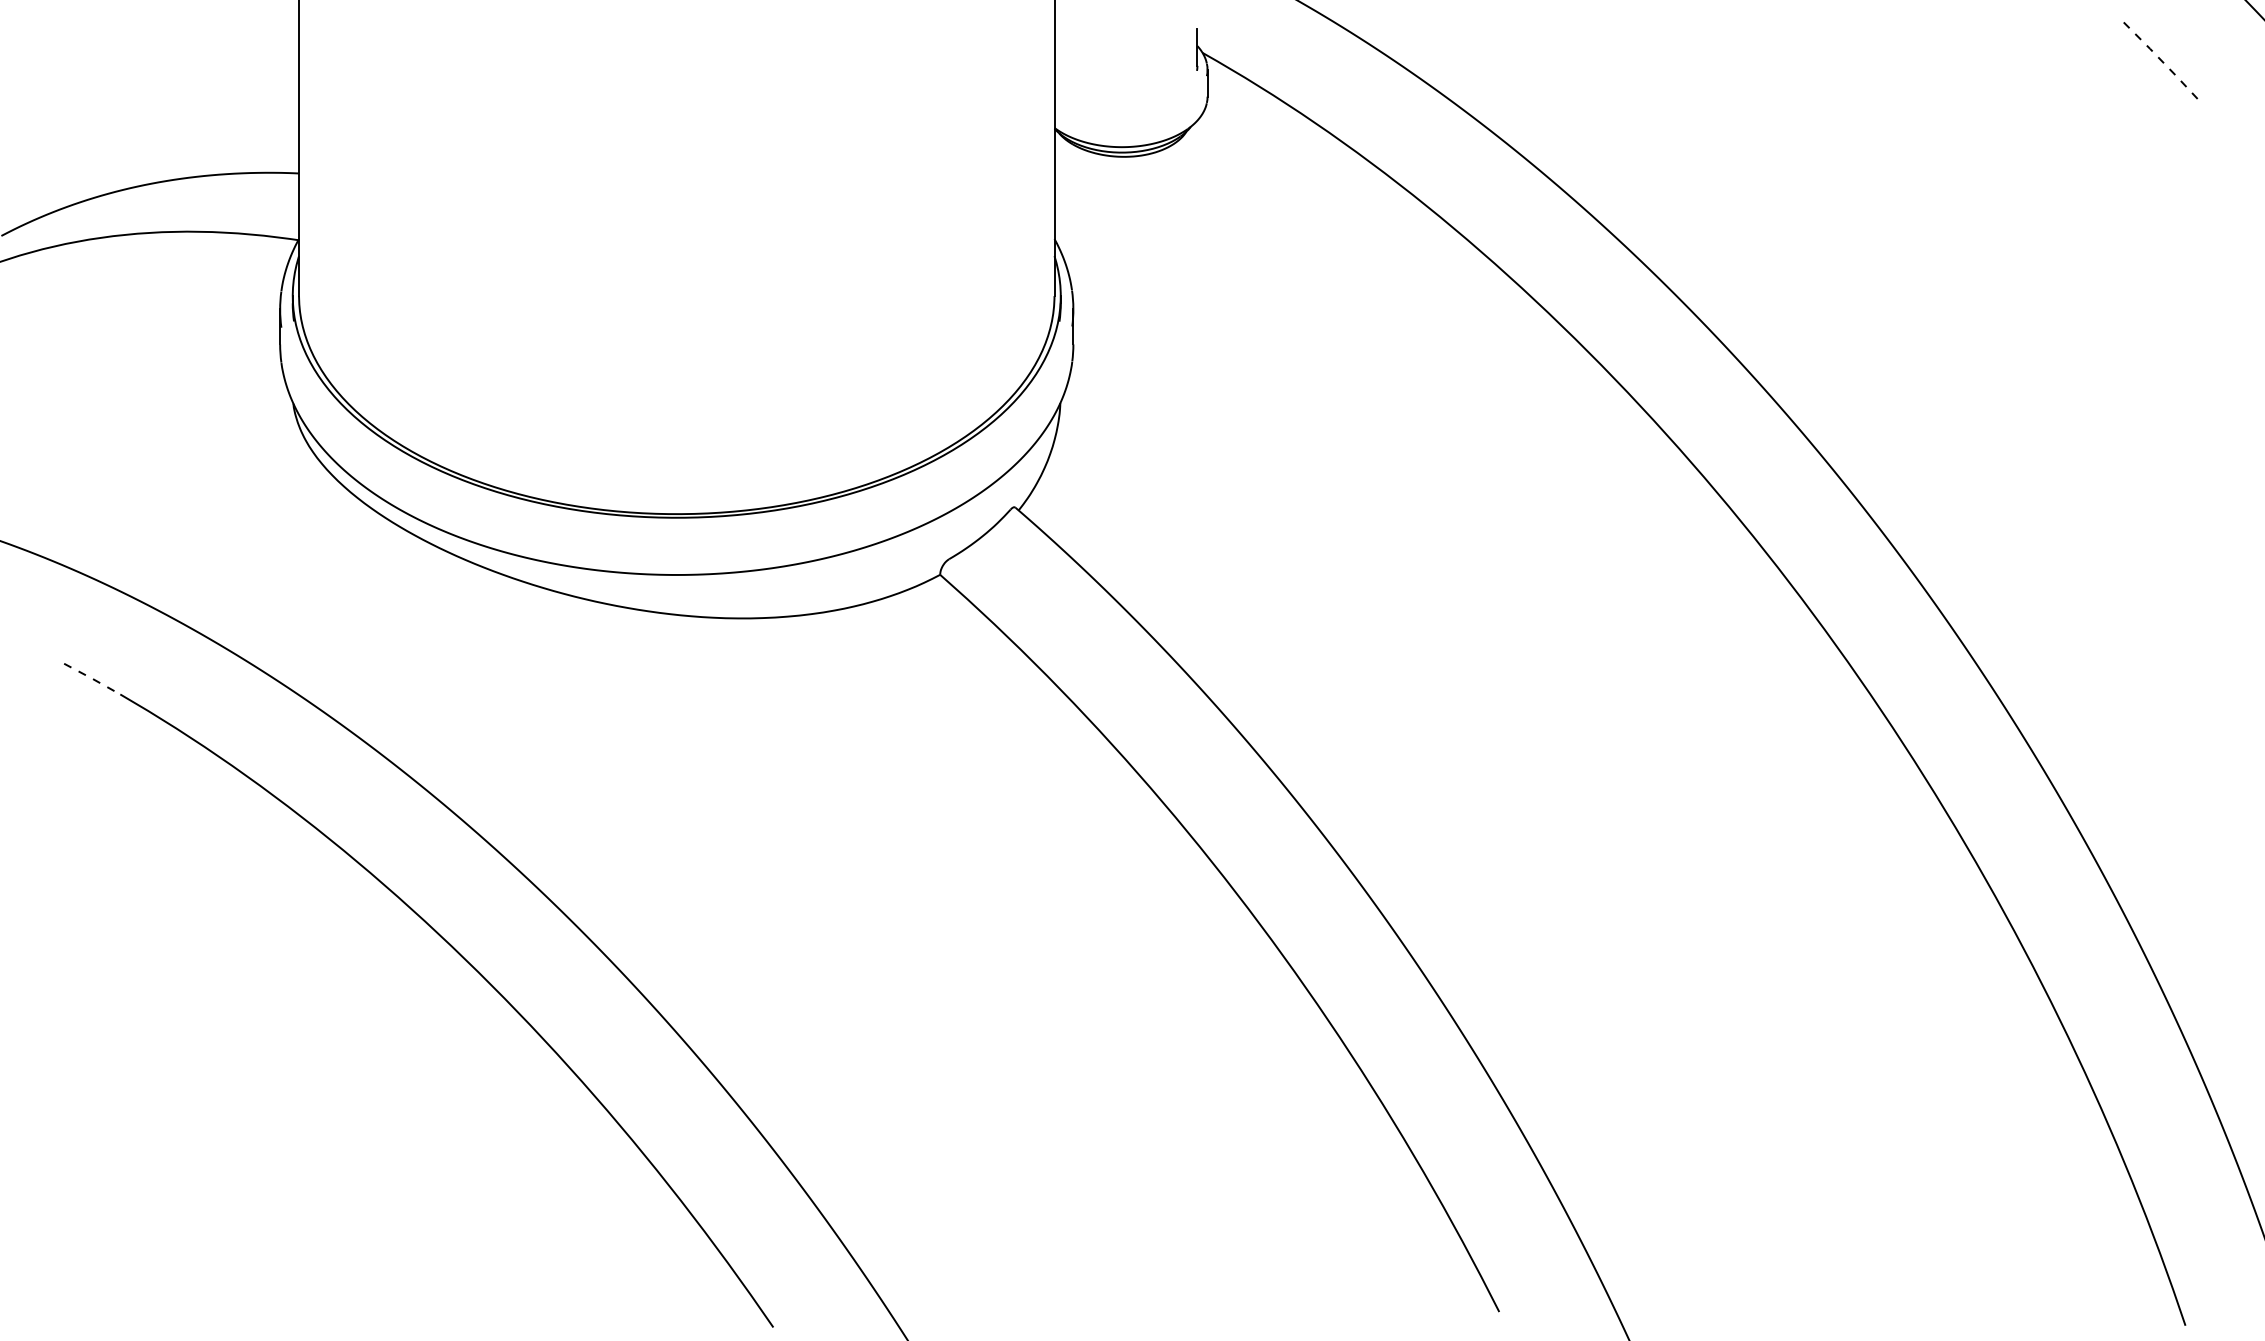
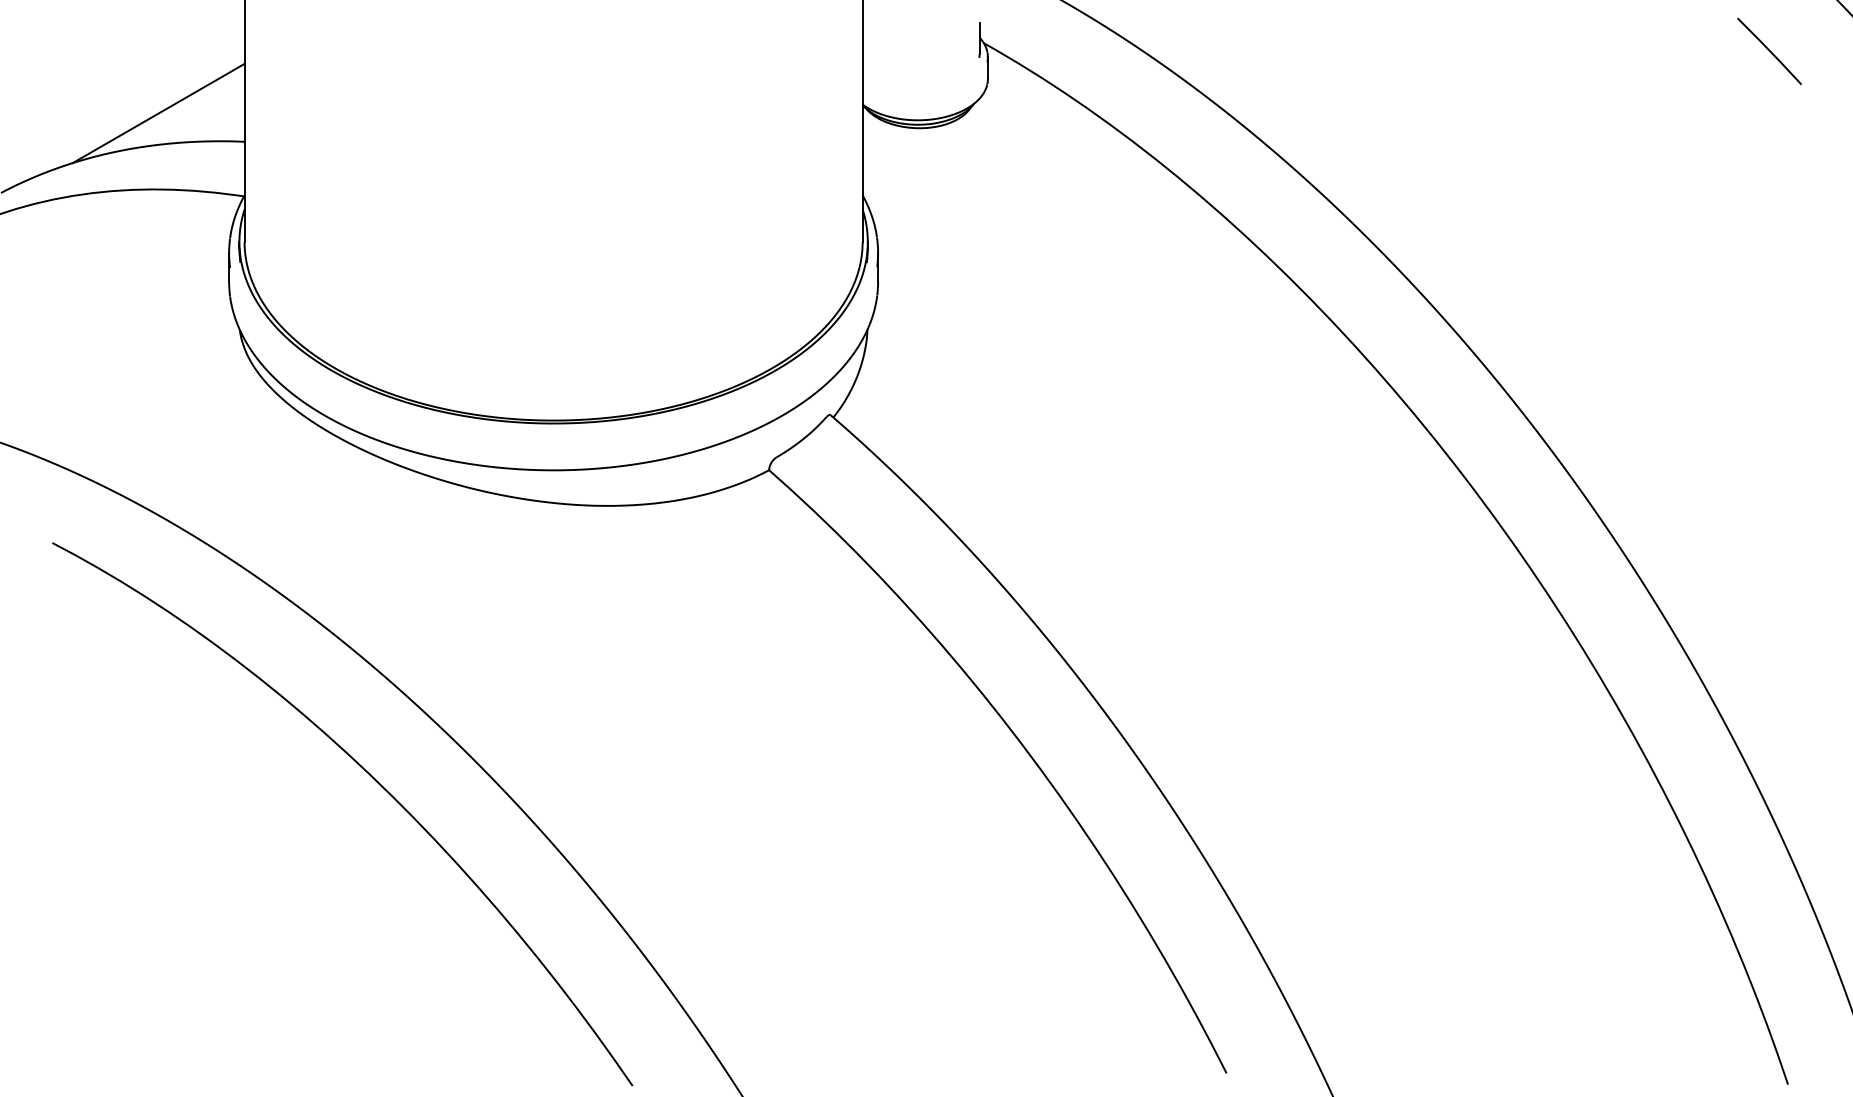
line: (2163, 62) -> (1770, 51), dashed -> solid
line: (193, 138) -> (158, 113), added
line: (92, 678) -> (75, 555), dashed -> solid

